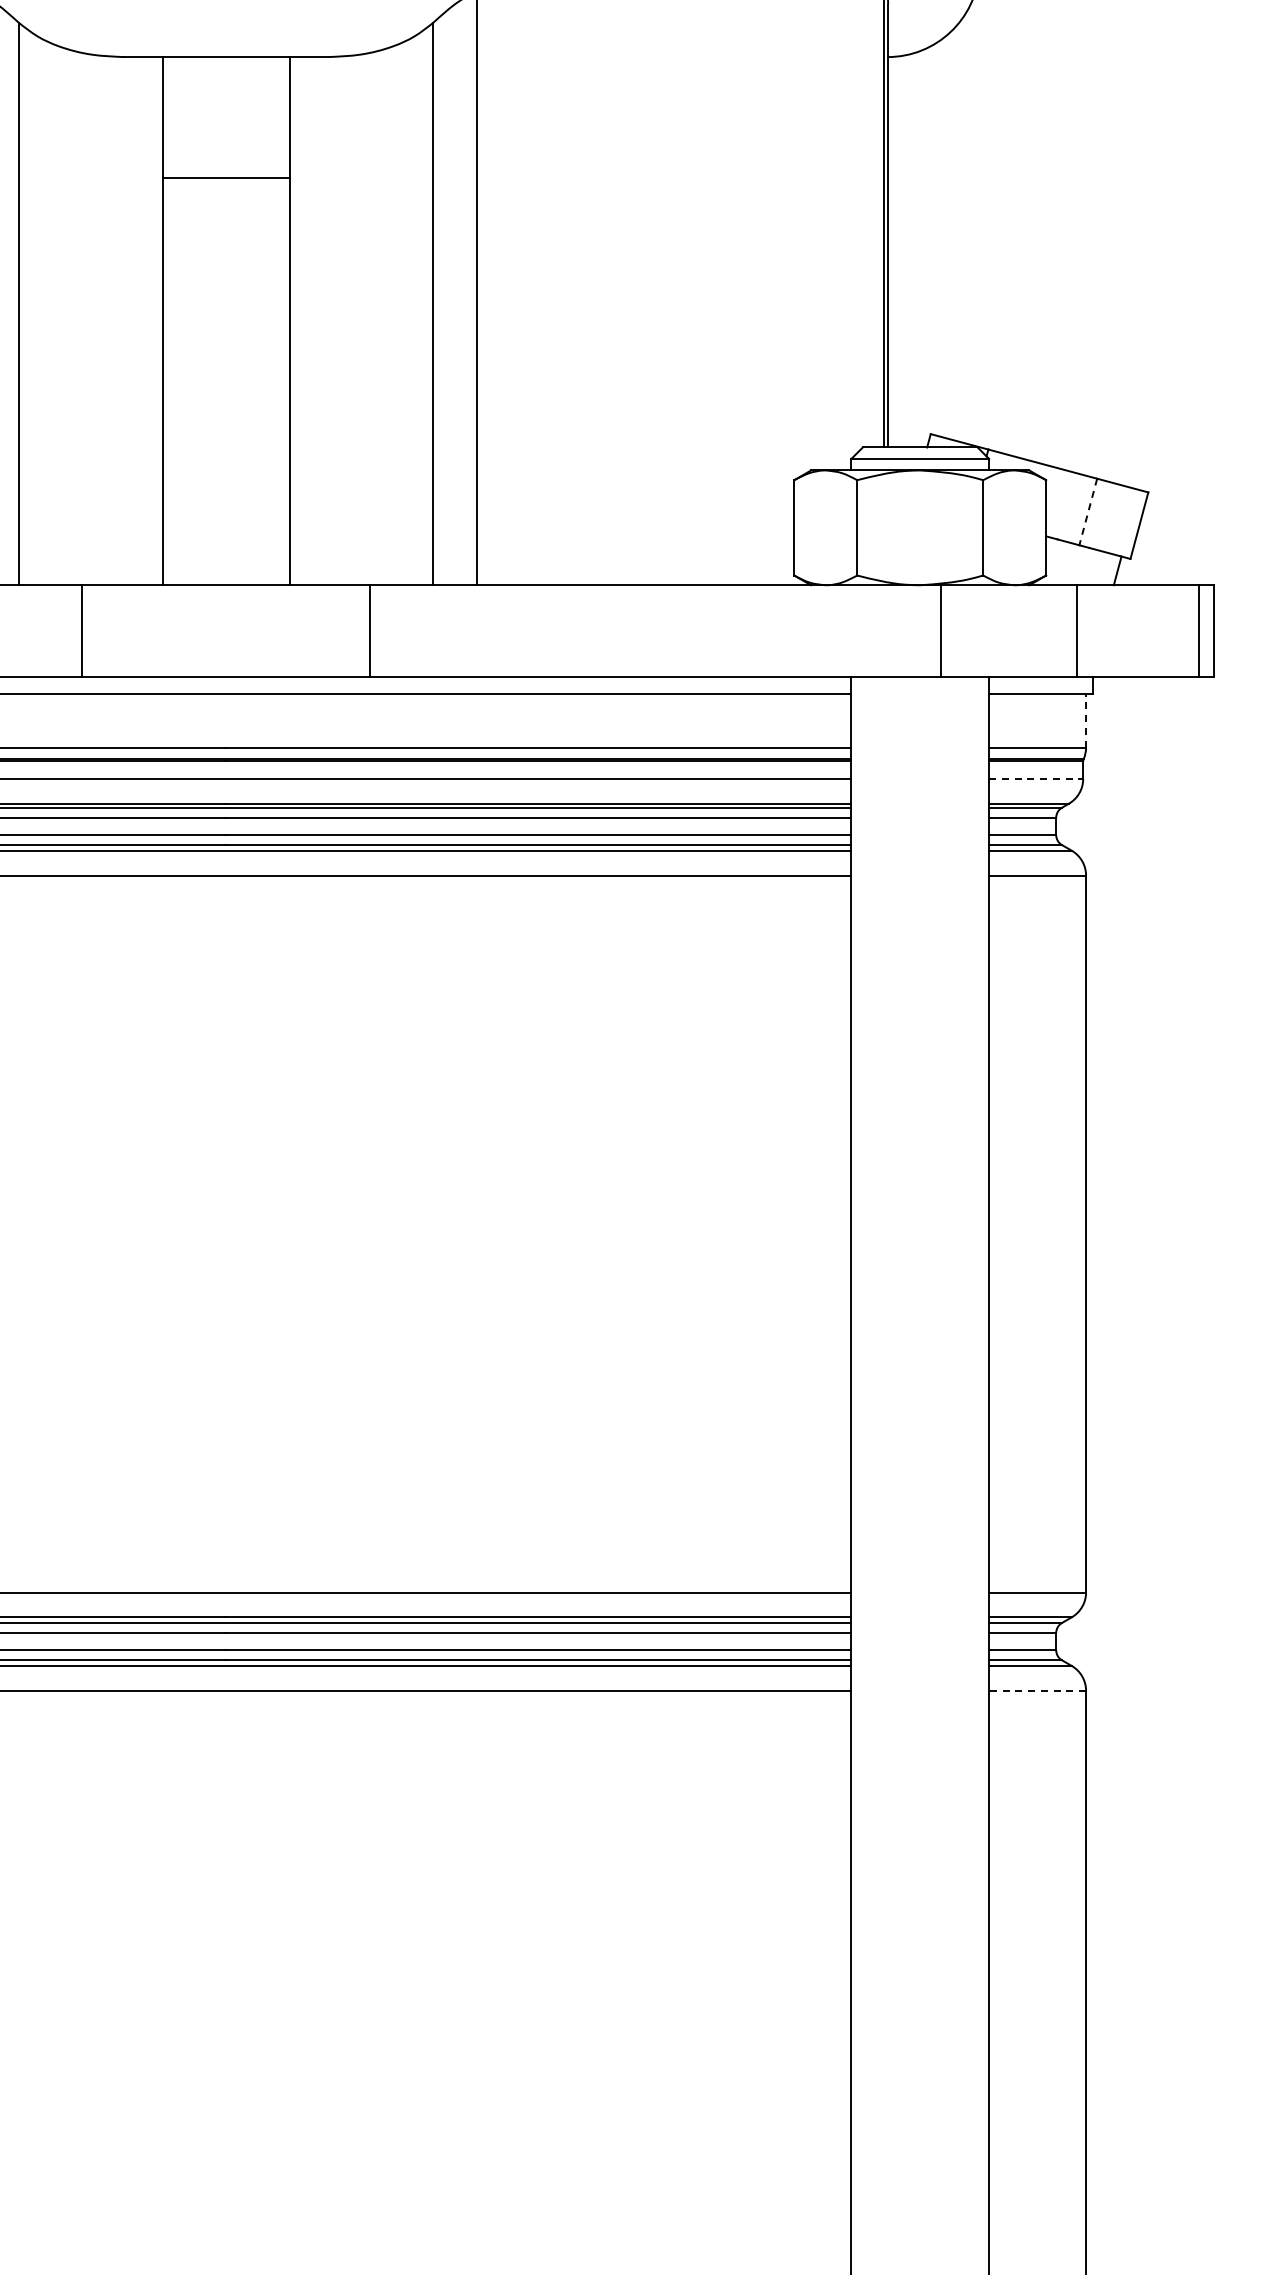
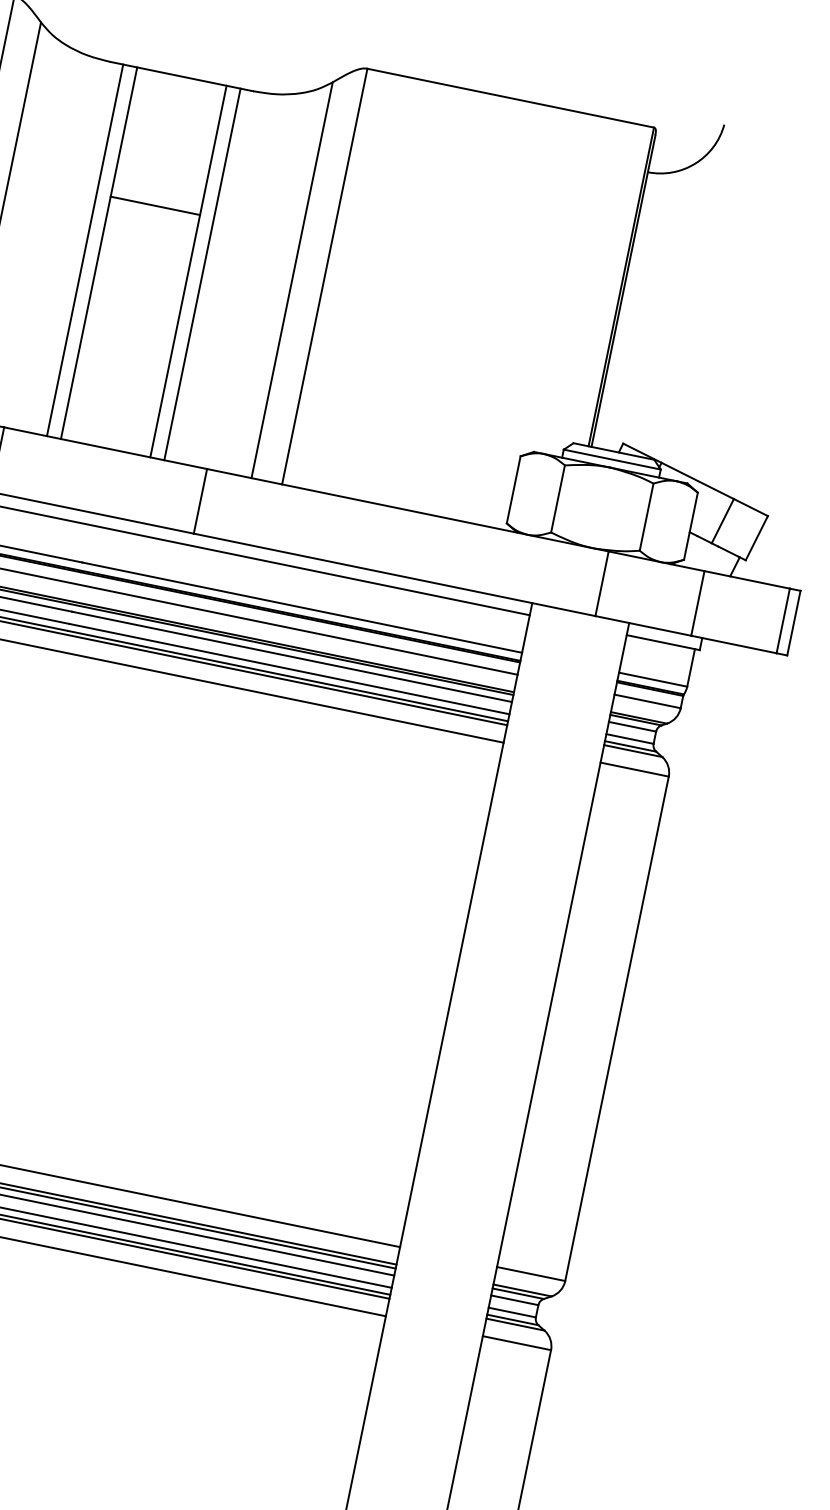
line: (225, 177) -> (155, 205), moved
line: (142, 321) -> (84, 250), added
line: (309, 321) -> (202, 274), added
line: (1088, 512) -> (722, 521), dashed -> solid
line: (1086, 721) -> (691, 668), dashed -> solid
line: (1036, 778) -> (647, 701), dashed -> solid
line: (1037, 1690) -> (516, 1342), dashed -> solid

